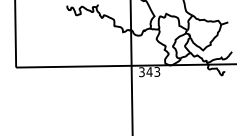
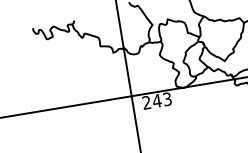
text: (141, 72) -> (146, 103), 343 -> 243

